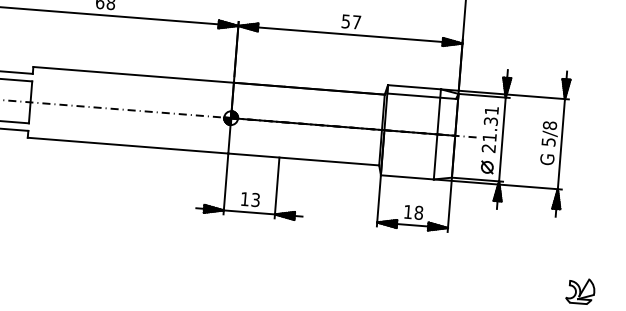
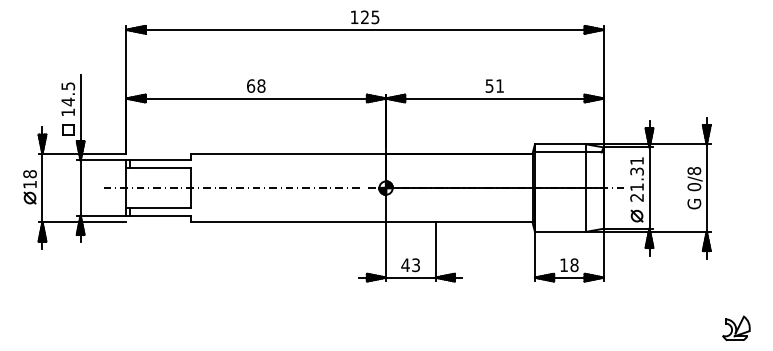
text: (356, 21) -> (499, 85), 57 -> 51
text: (548, 142) -> (694, 187), 5/8 -> 0/8
text: (244, 198) -> (405, 264), 13 -> 43

